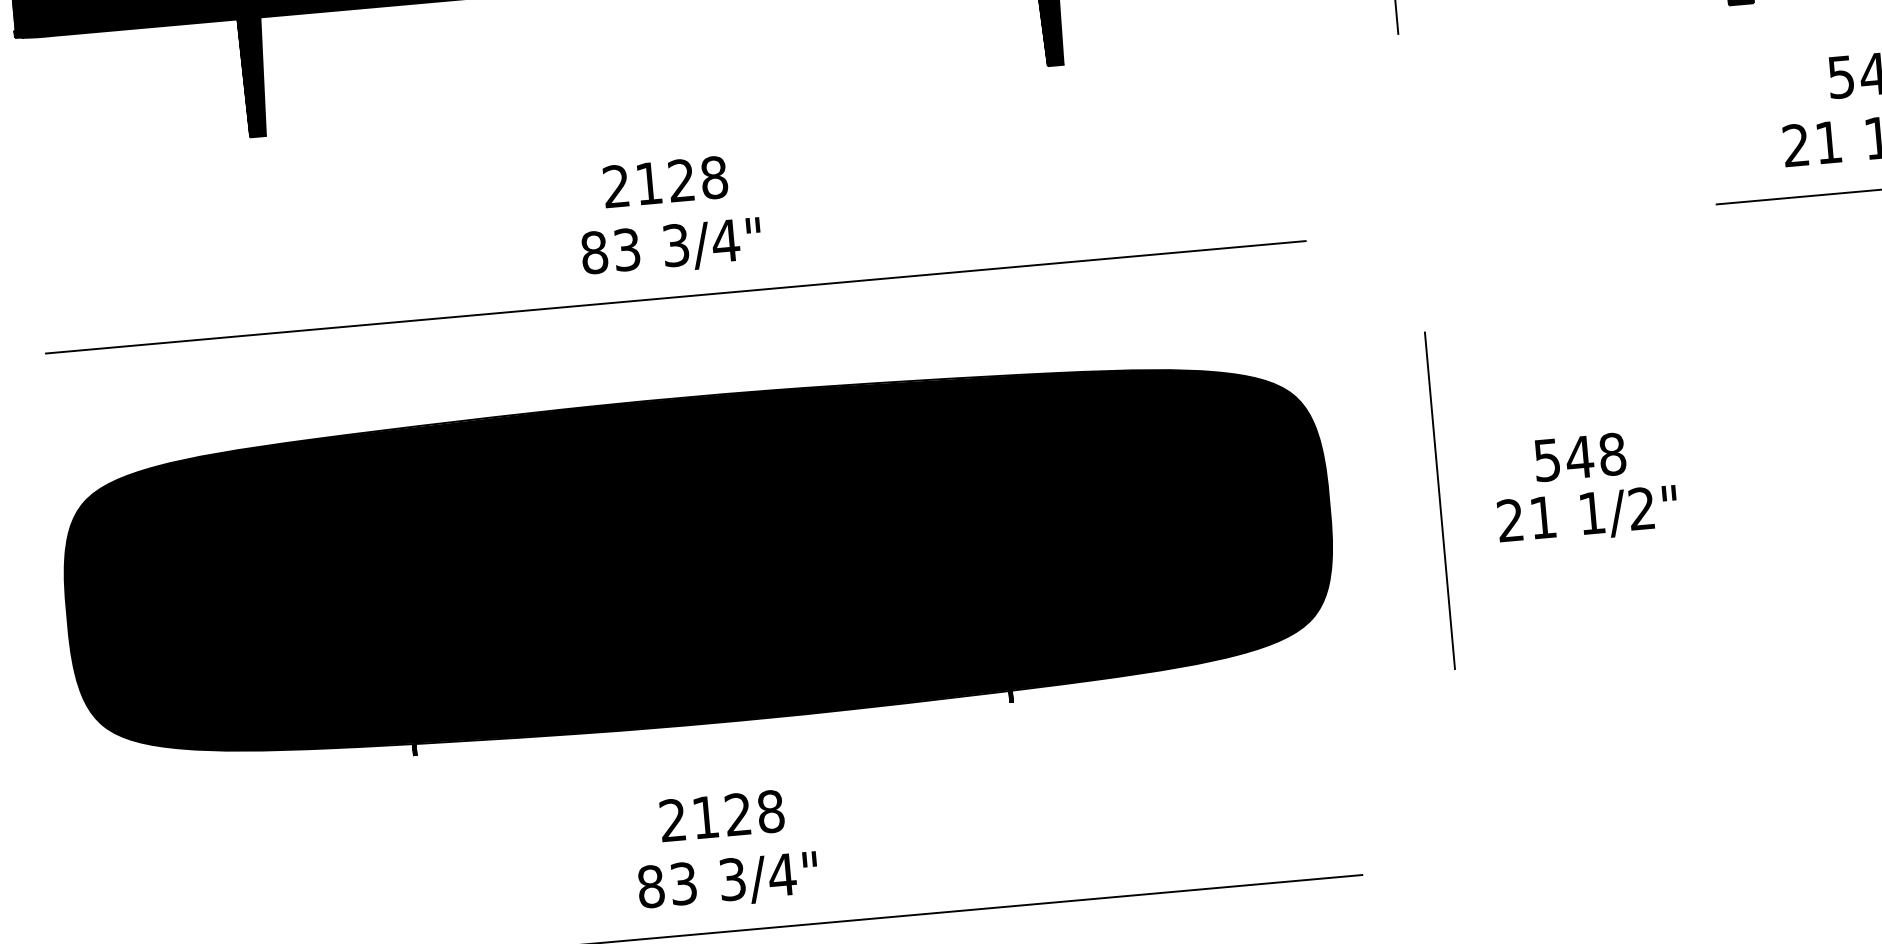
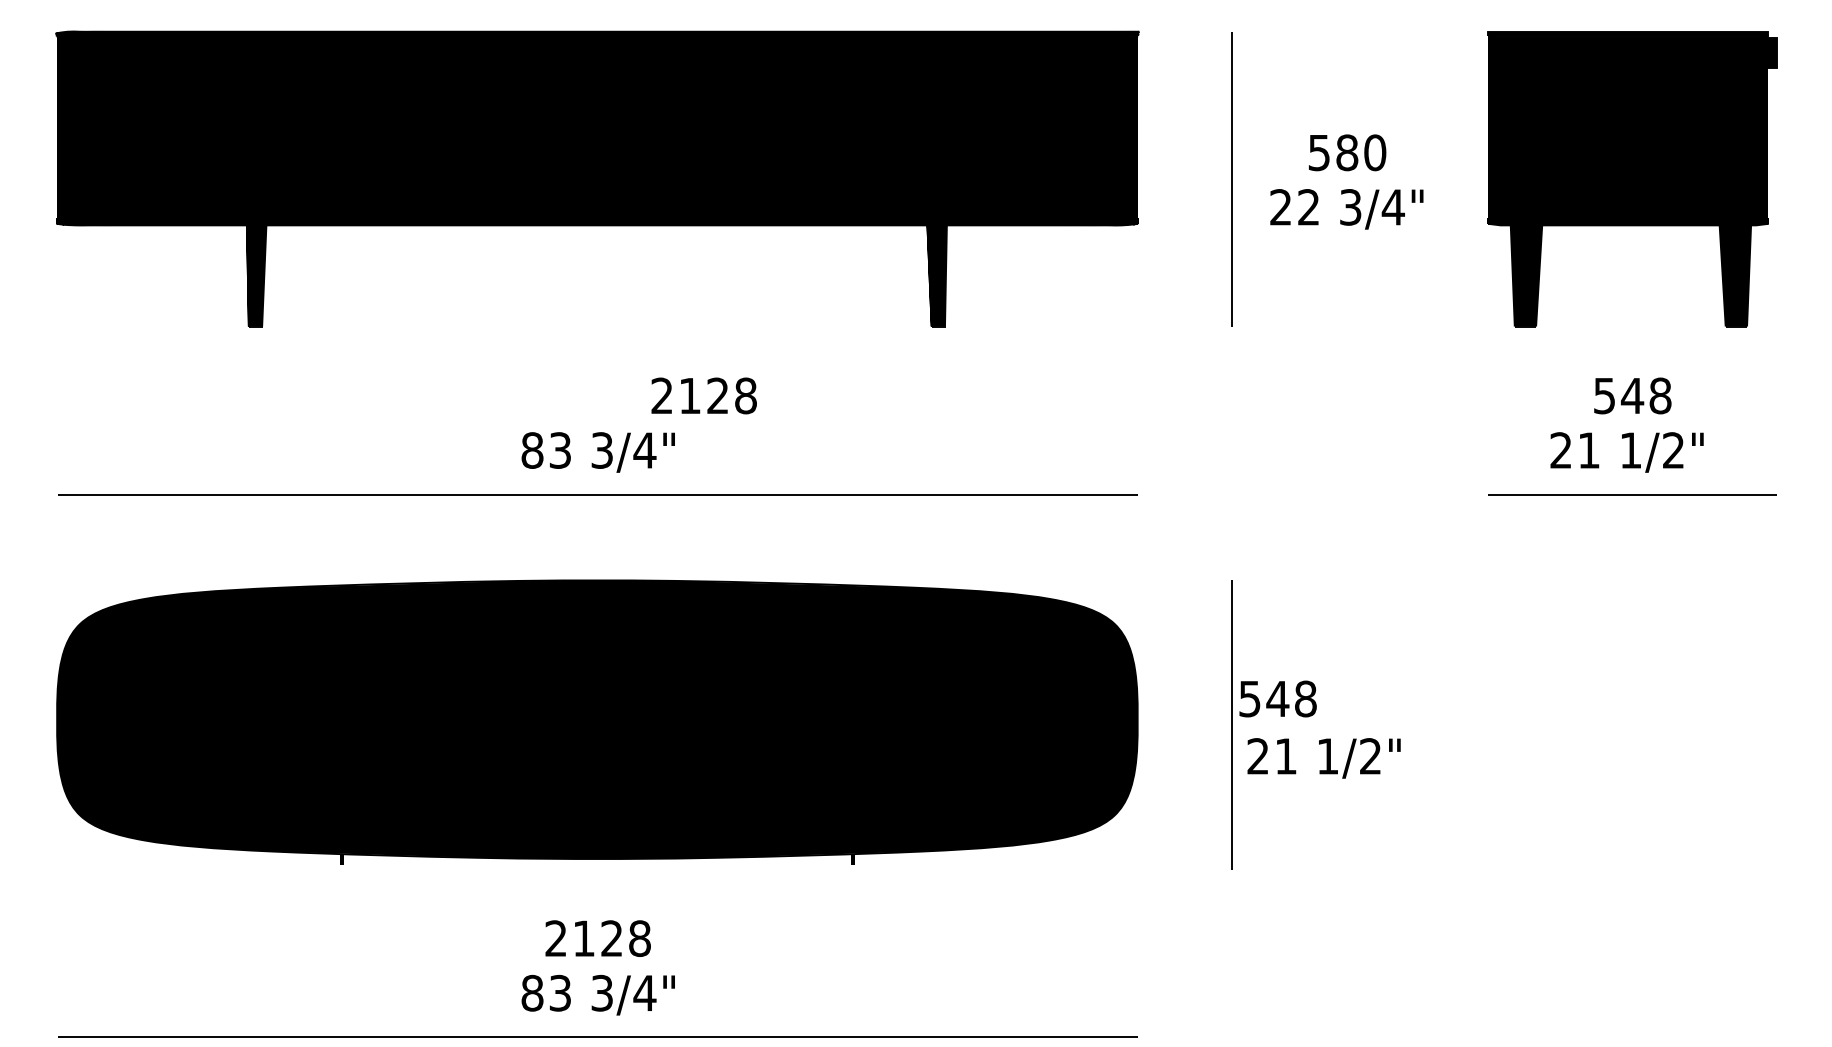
text: (664, 181) -> (703, 395), moved
text: (1579, 456) -> (1277, 698), moved
text: (1587, 516) -> (1323, 758), moved

